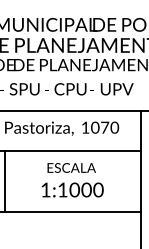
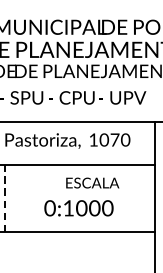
text: (71, 167) -> (92, 182), moved
line: (4, 181) -> (4, 198), solid -> dashed
text: (45, 189) -> (49, 207), 1:1000 -> 0:1000

